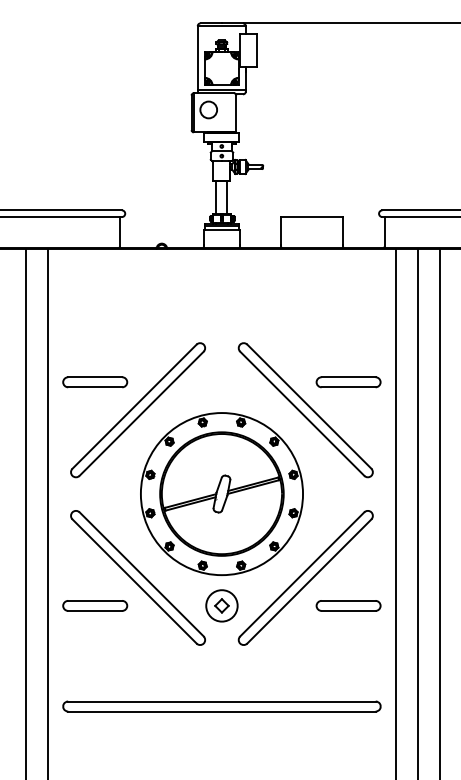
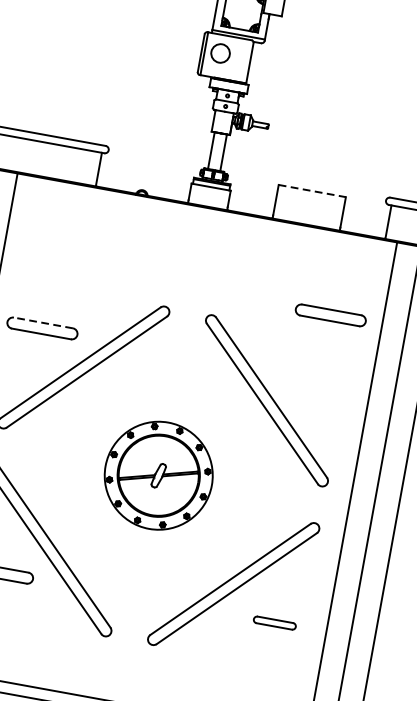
line: (312, 217) -> (312, 191), solid -> dashed
line: (94, 377) -> (42, 323), solid -> dashed
part: (348, 382) -> (330, 315), moved
part: (221, 493) -> (158, 475), size x0.6
part: (221, 605) -> (136, 597), removed
part: (348, 605) -> (274, 622), size x0.6

